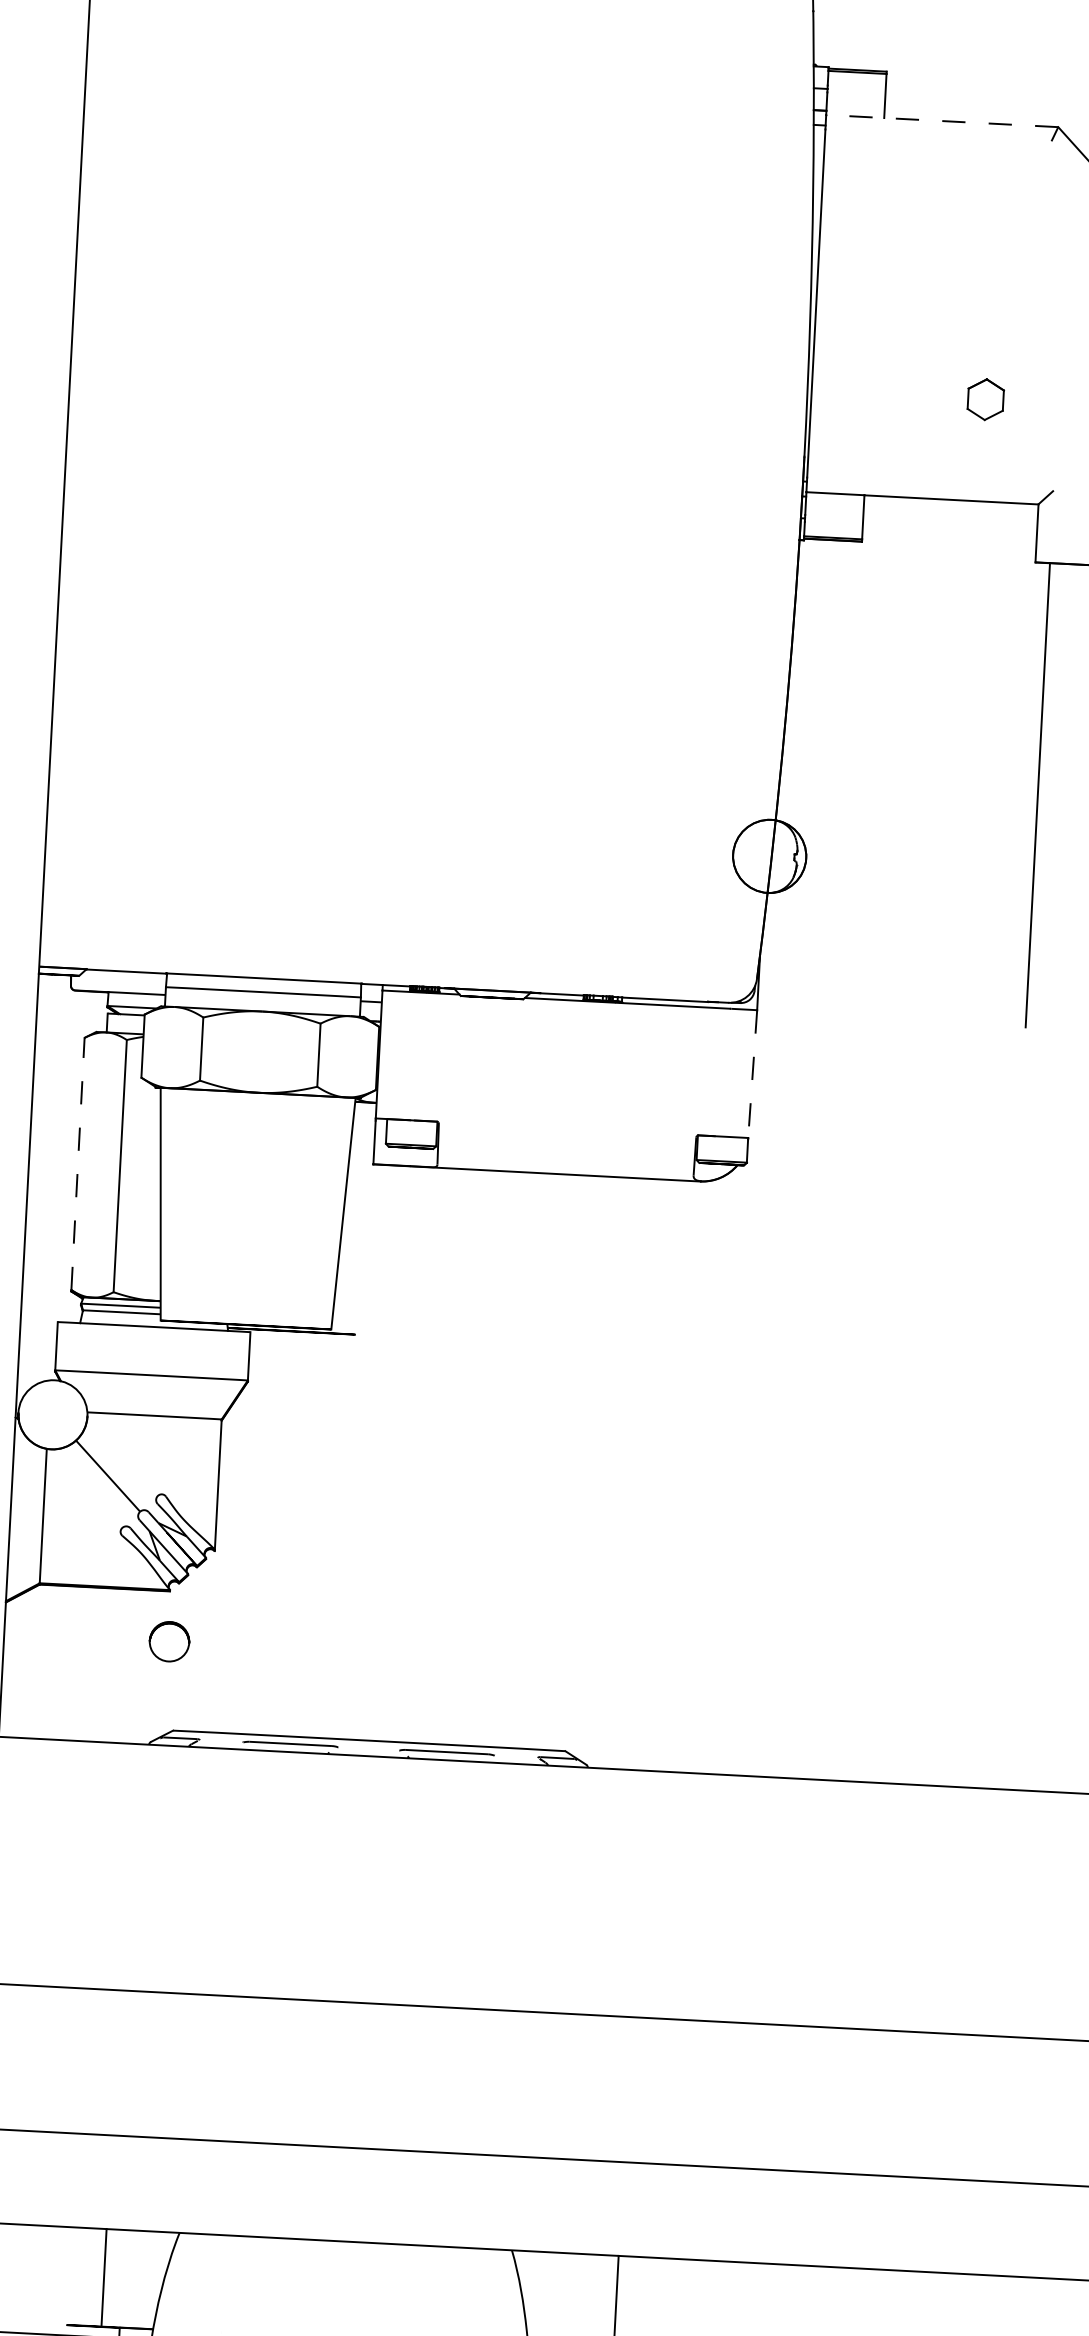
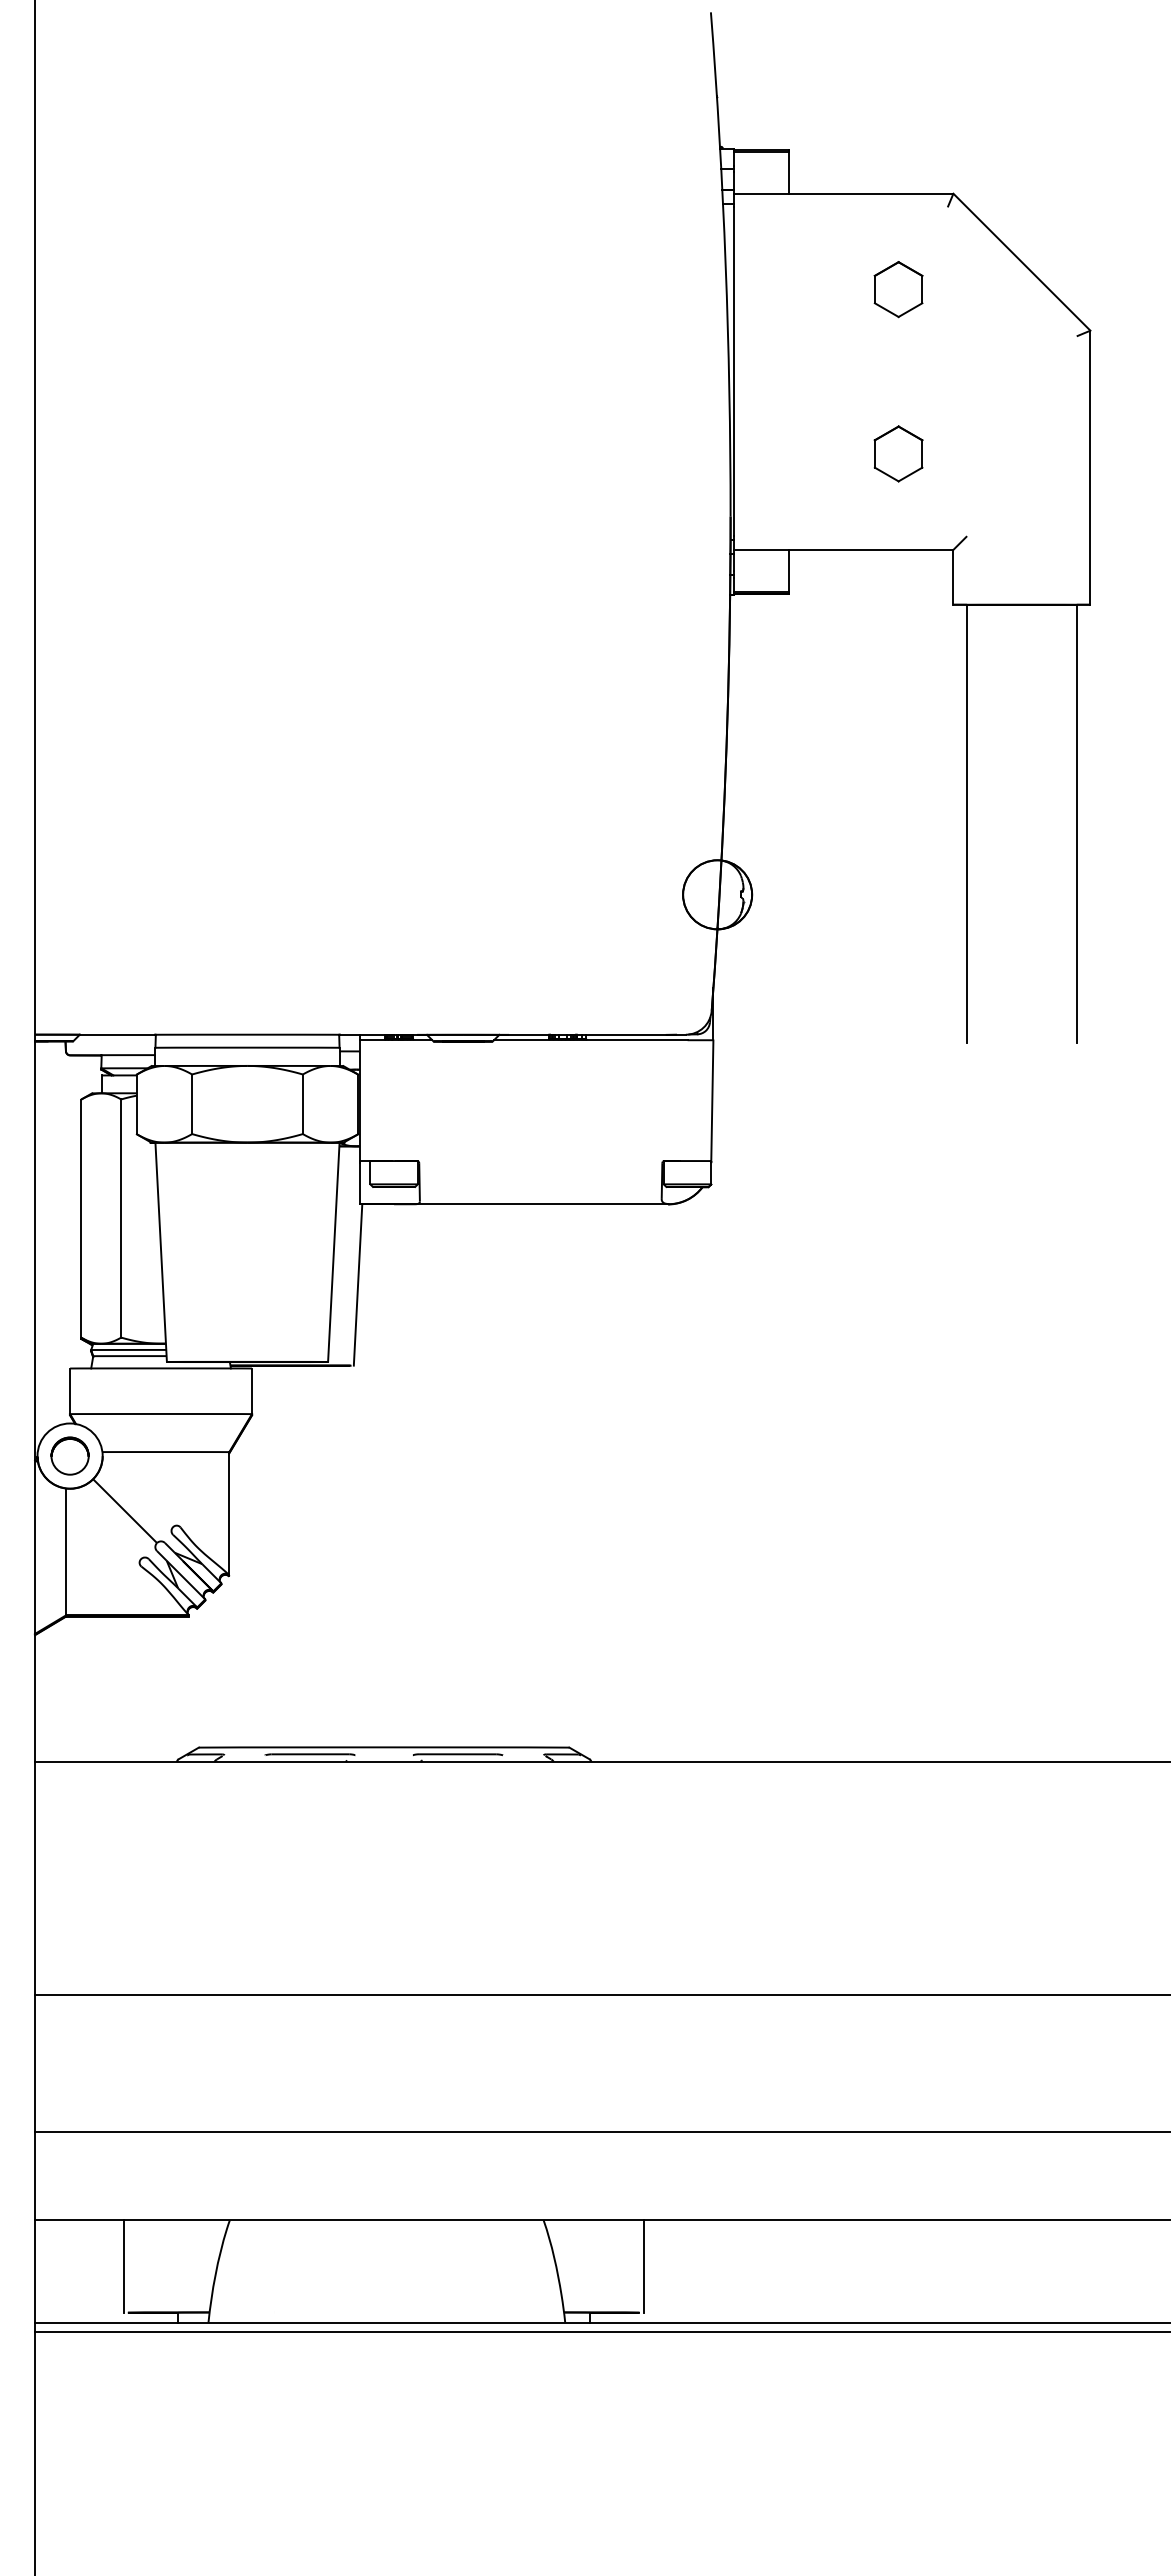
line: (941, 120) -> (843, 193), dashed -> solid
part: (994, 225) -> (898, 289), added
part: (985, 399) -> (898, 453), size x1.43
line: (752, 1075) -> (712, 1101), dashed -> solid
line: (78, 1163) -> (81, 1218), dashed -> solid
line: (366, 1249) -> (357, 1284), added
circle: (168, 1641) -> (69, 1455), moved
line: (103, 2277) -> (123, 2266), moved

